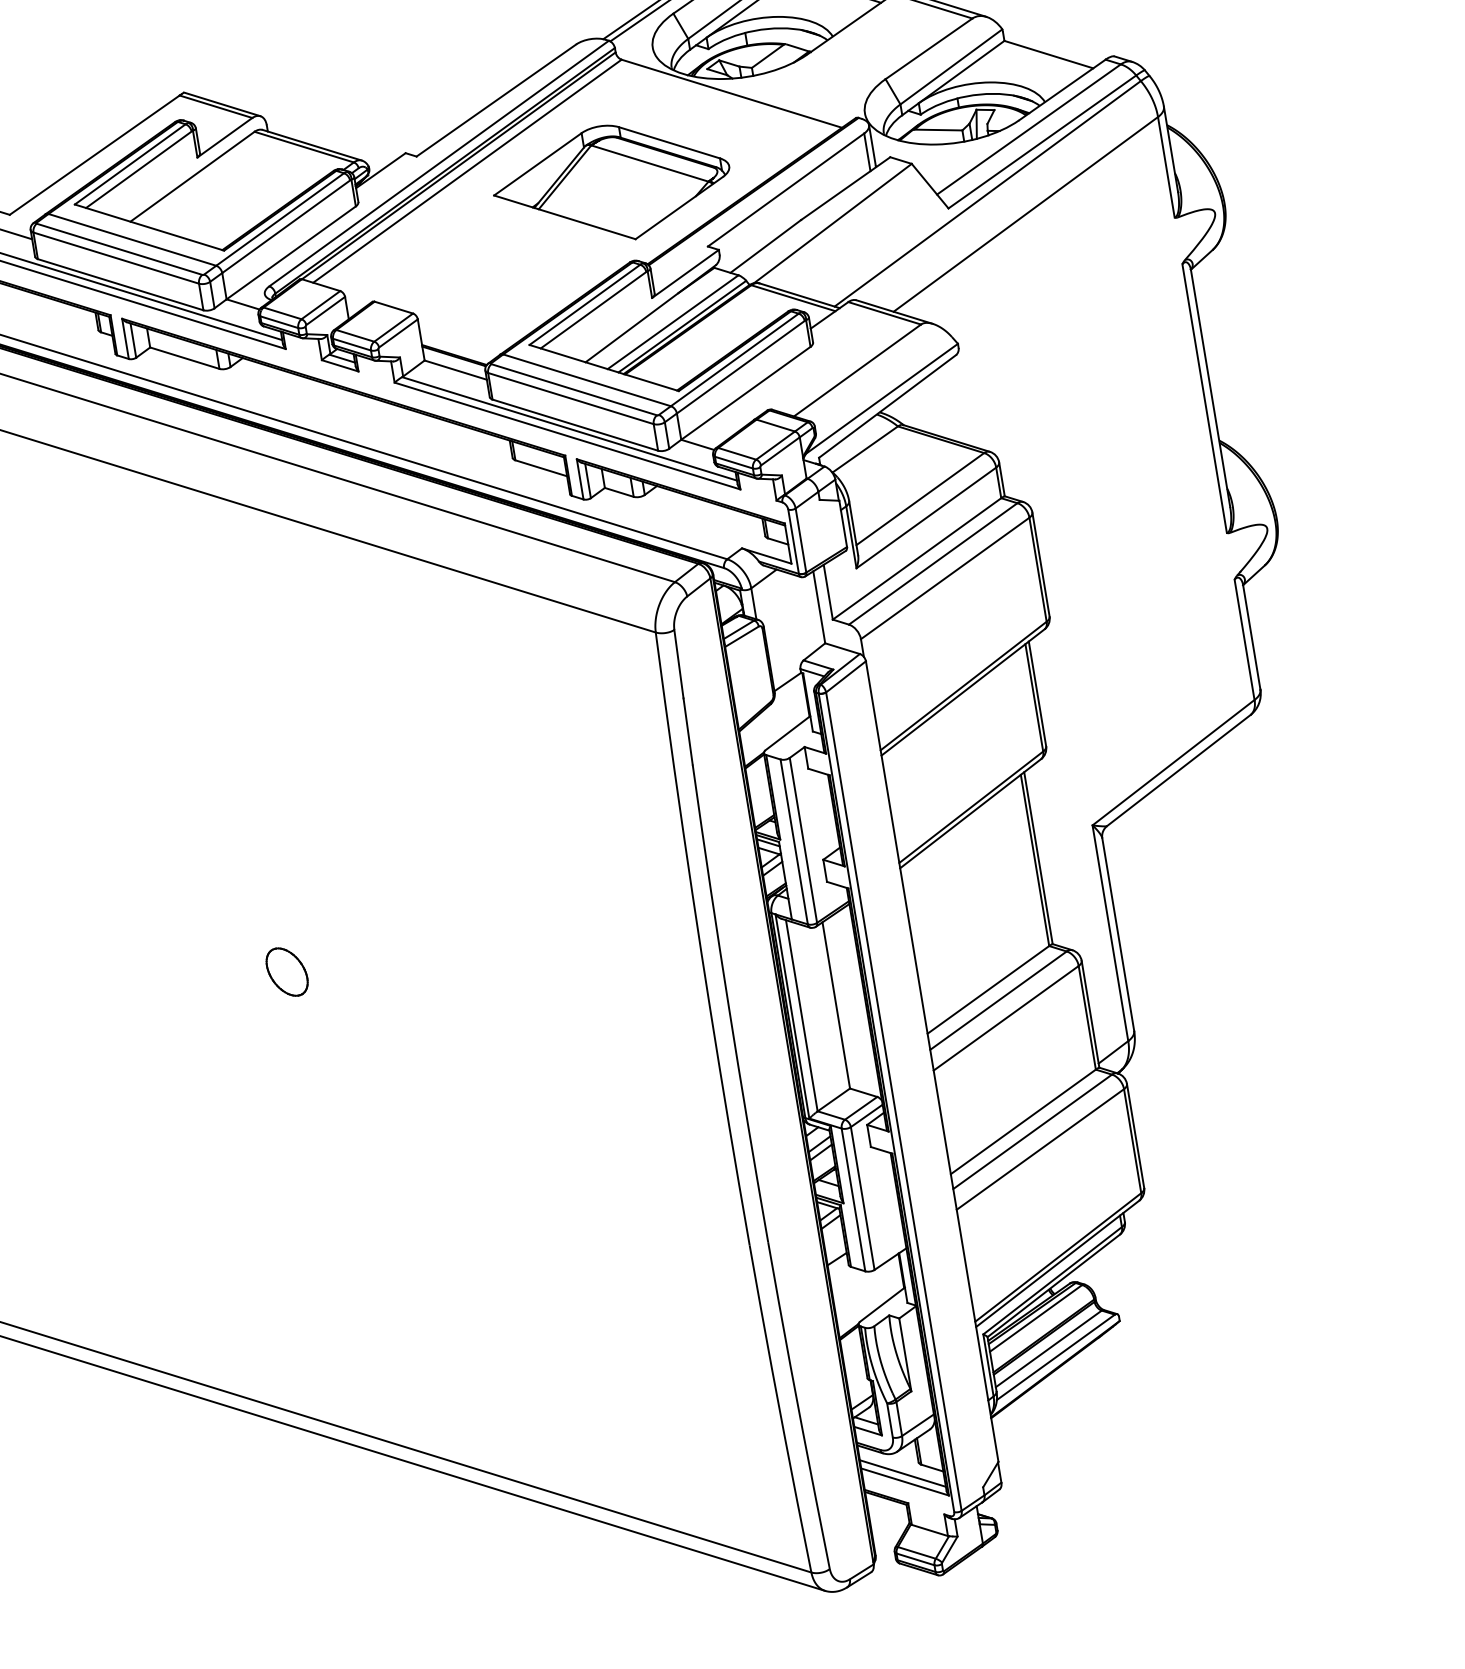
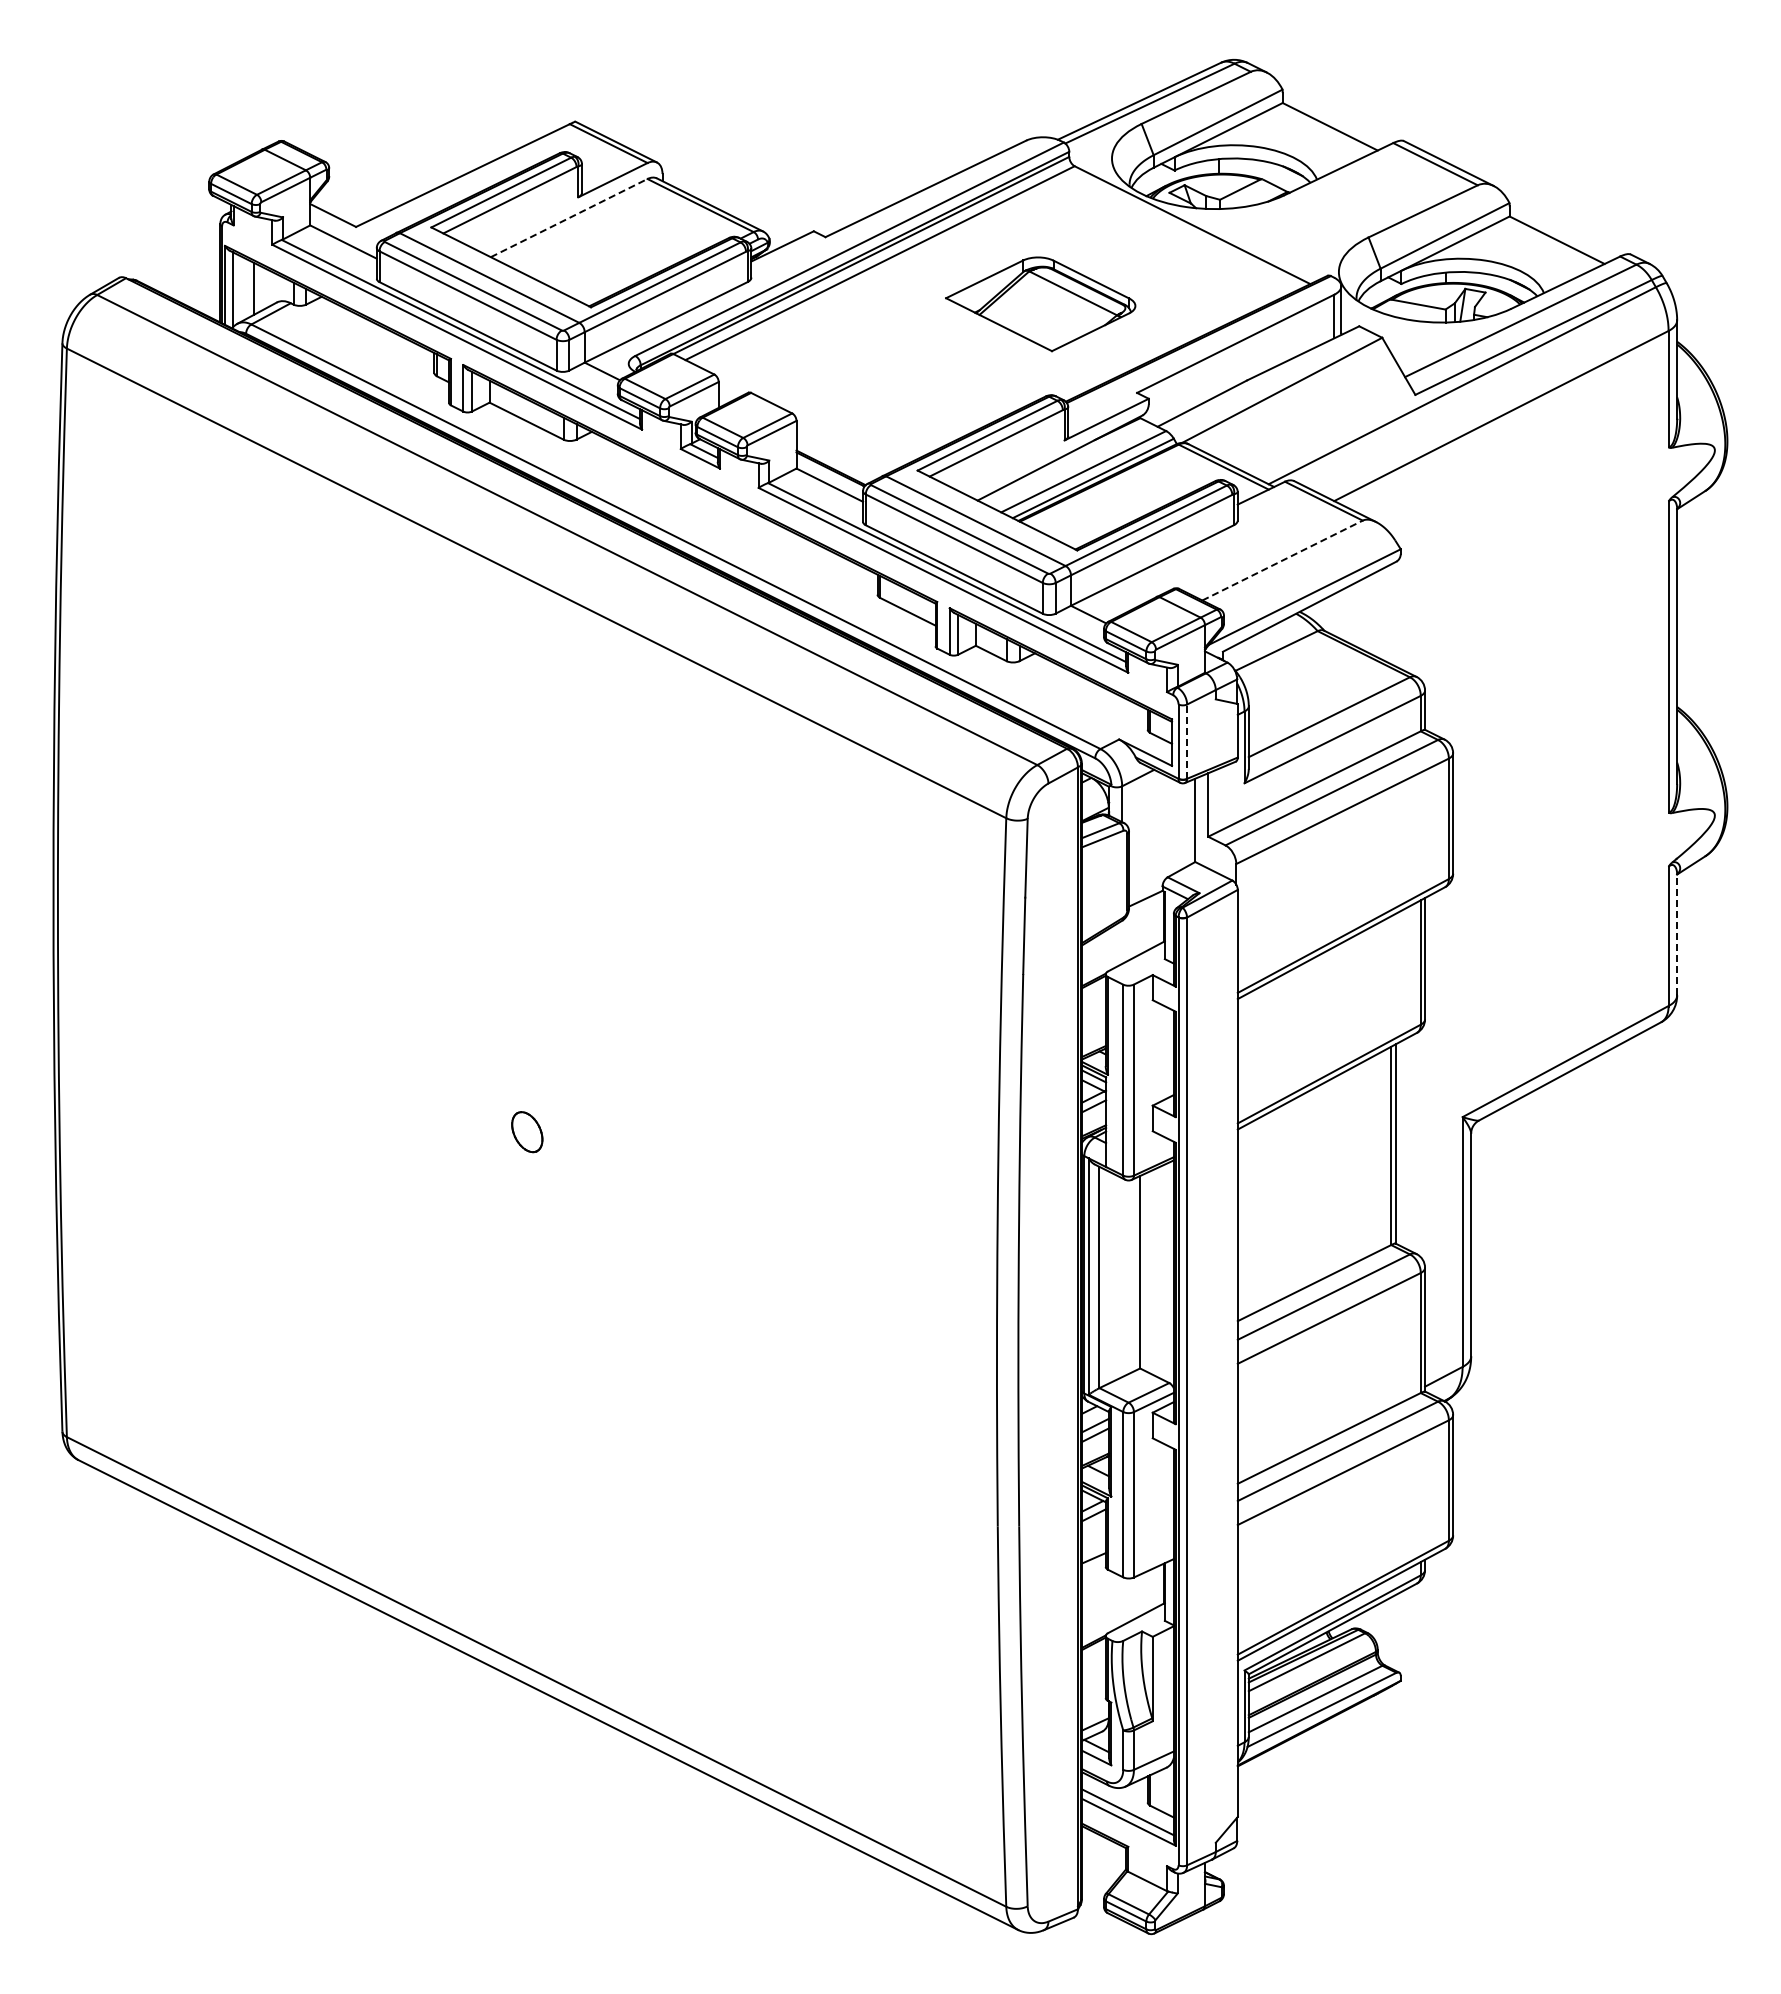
line: (192, 177) -> (569, 218), solid -> dashed
part: (611, 183) -> (1040, 304), size x0.7
line: (857, 370) -> (1282, 560), solid -> dashed
line: (801, 540) -> (1187, 741), solid -> dashed
line: (1252, 636) -> (1677, 934), solid -> dashed
part: (286, 971) -> (526, 1131), size x0.7

